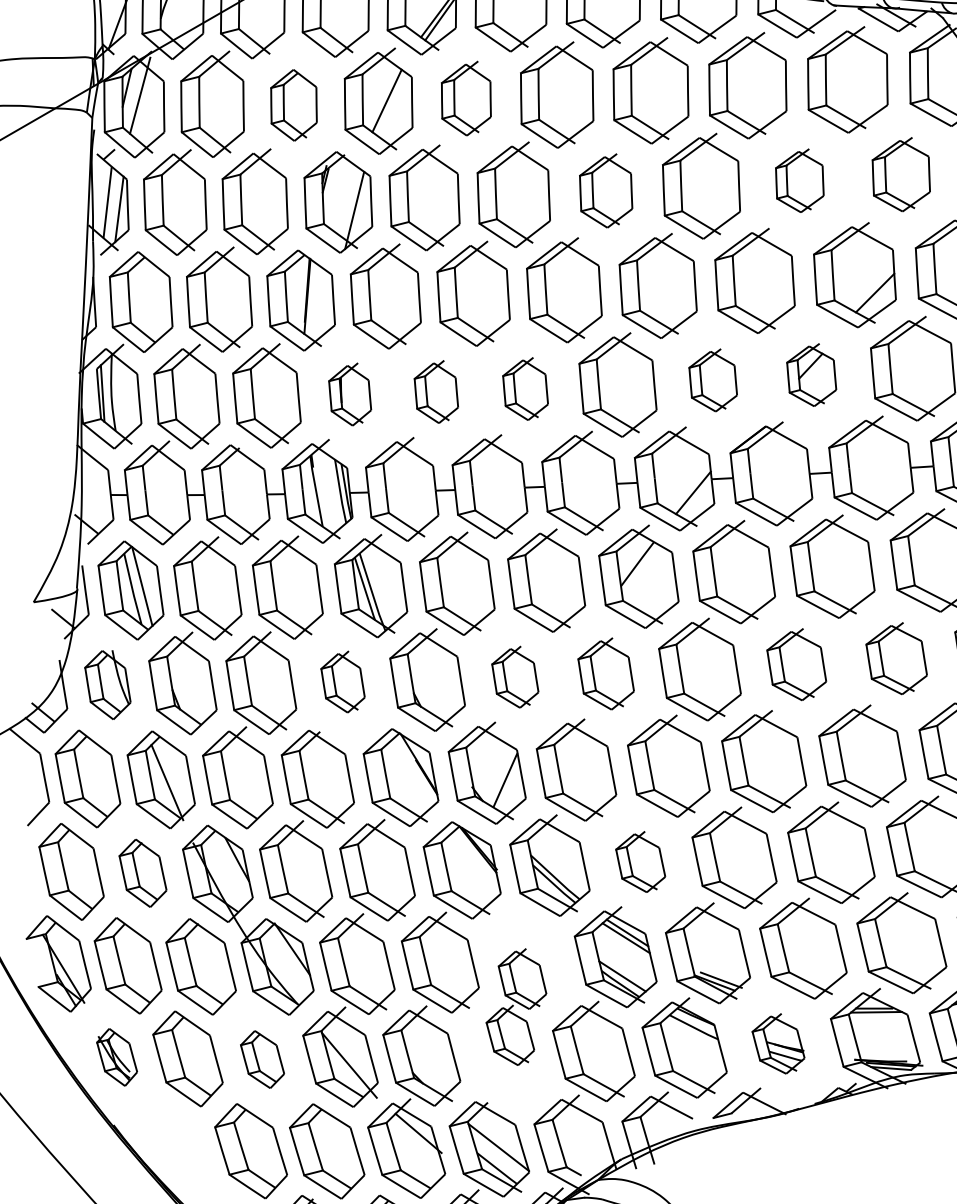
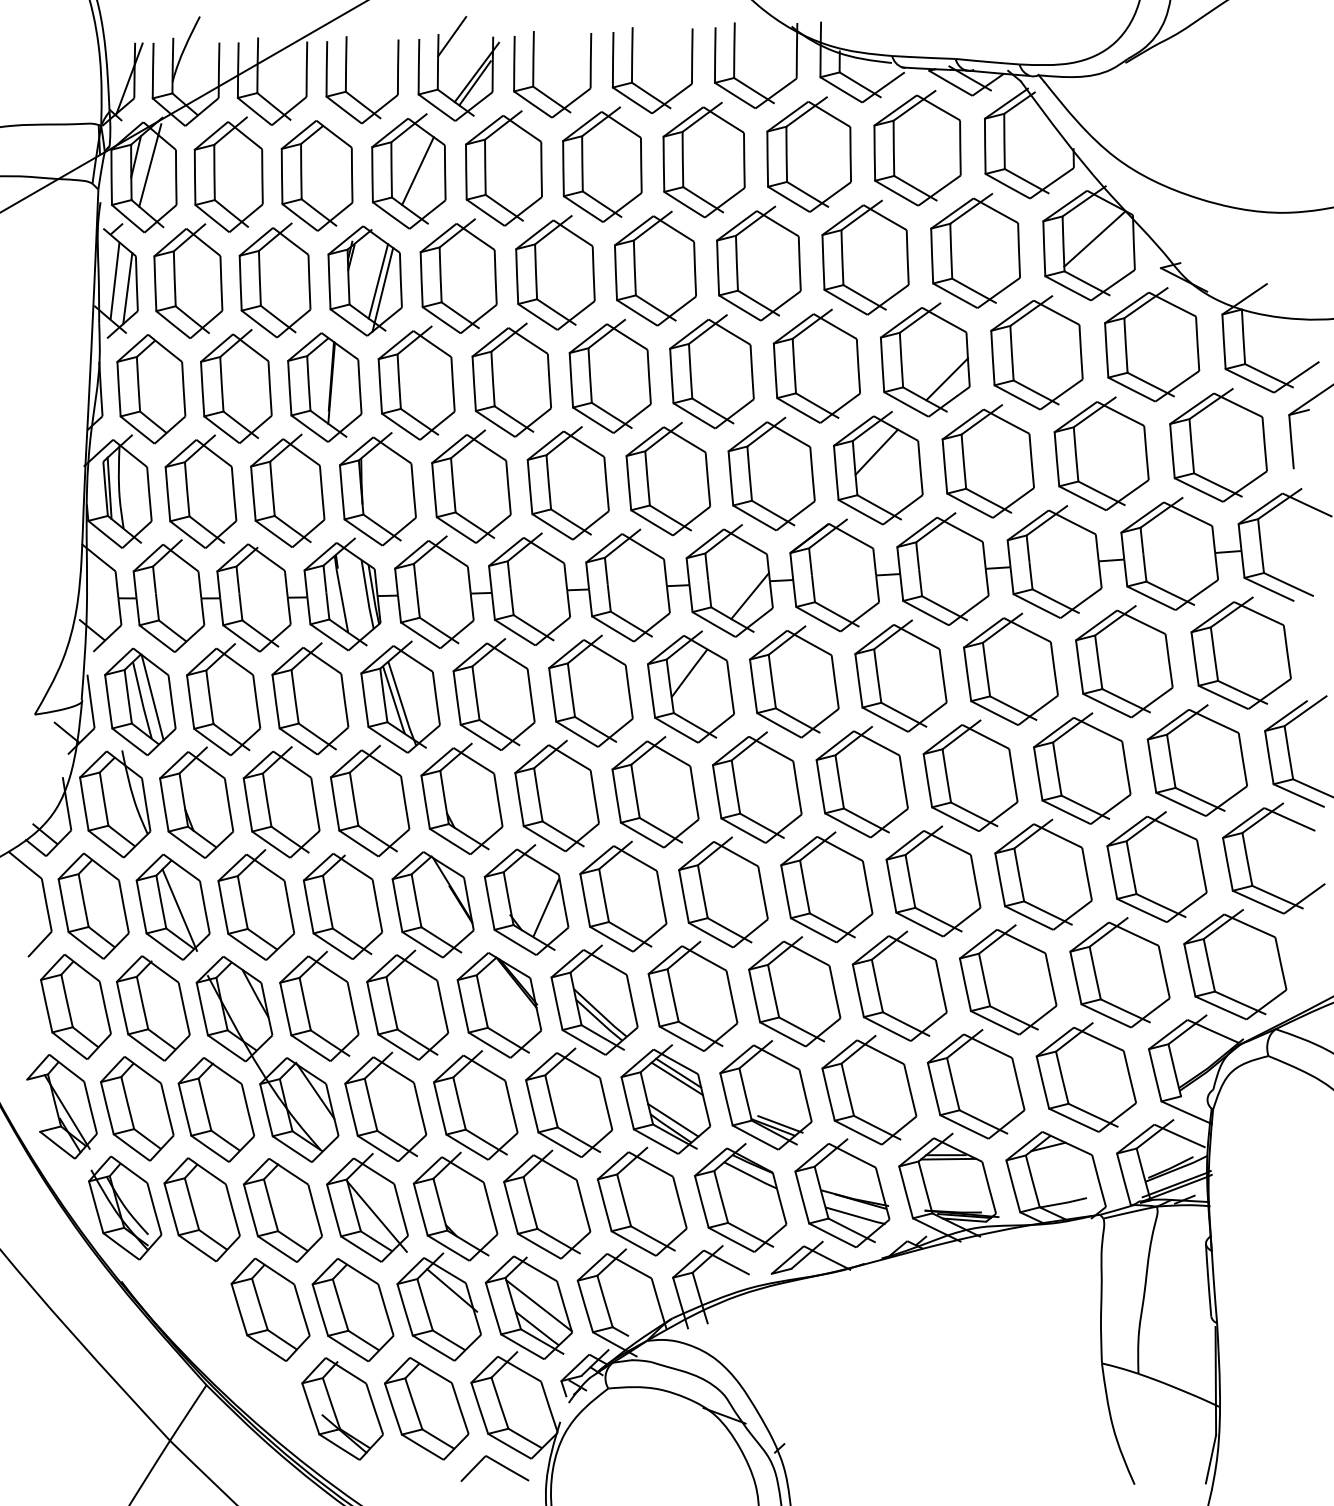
part: (465, 98) -> (503, 168), size x1.43
part: (293, 105) -> (316, 175), size x1.43
part: (901, 174) -> (975, 250), size x1.43
part: (799, 180) -> (865, 257), size x1.67
part: (606, 190) -> (655, 268), size x1.43
line: (350, 202) -> (378, 281), added
part: (811, 375) -> (878, 468), size x1.67
part: (713, 379) -> (771, 473), size x1.67
part: (524, 389) -> (567, 483), size x1.67
part: (436, 391) -> (471, 486), size x1.67
part: (349, 394) -> (377, 489), size x1.67
part: (896, 658) -> (970, 775), size x1.43
part: (796, 664) -> (861, 782), size x1.43
part: (606, 674) -> (655, 792), size x1.43
part: (514, 676) -> (556, 795), size x1.67
part: (343, 681) -> (370, 800), size x1.67
part: (108, 685) -> (115, 804), size x1.43
part: (640, 861) -> (692, 995), size x1.67
part: (143, 873) -> (153, 1008), size x1.43
part: (516, 1007) -> (558, 1153), size x1.67
part: (778, 1043) -> (842, 1193), size x1.67
part: (117, 1056) -> (125, 1207), size x1.67
part: (262, 1059) -> (282, 1210), size x1.67

